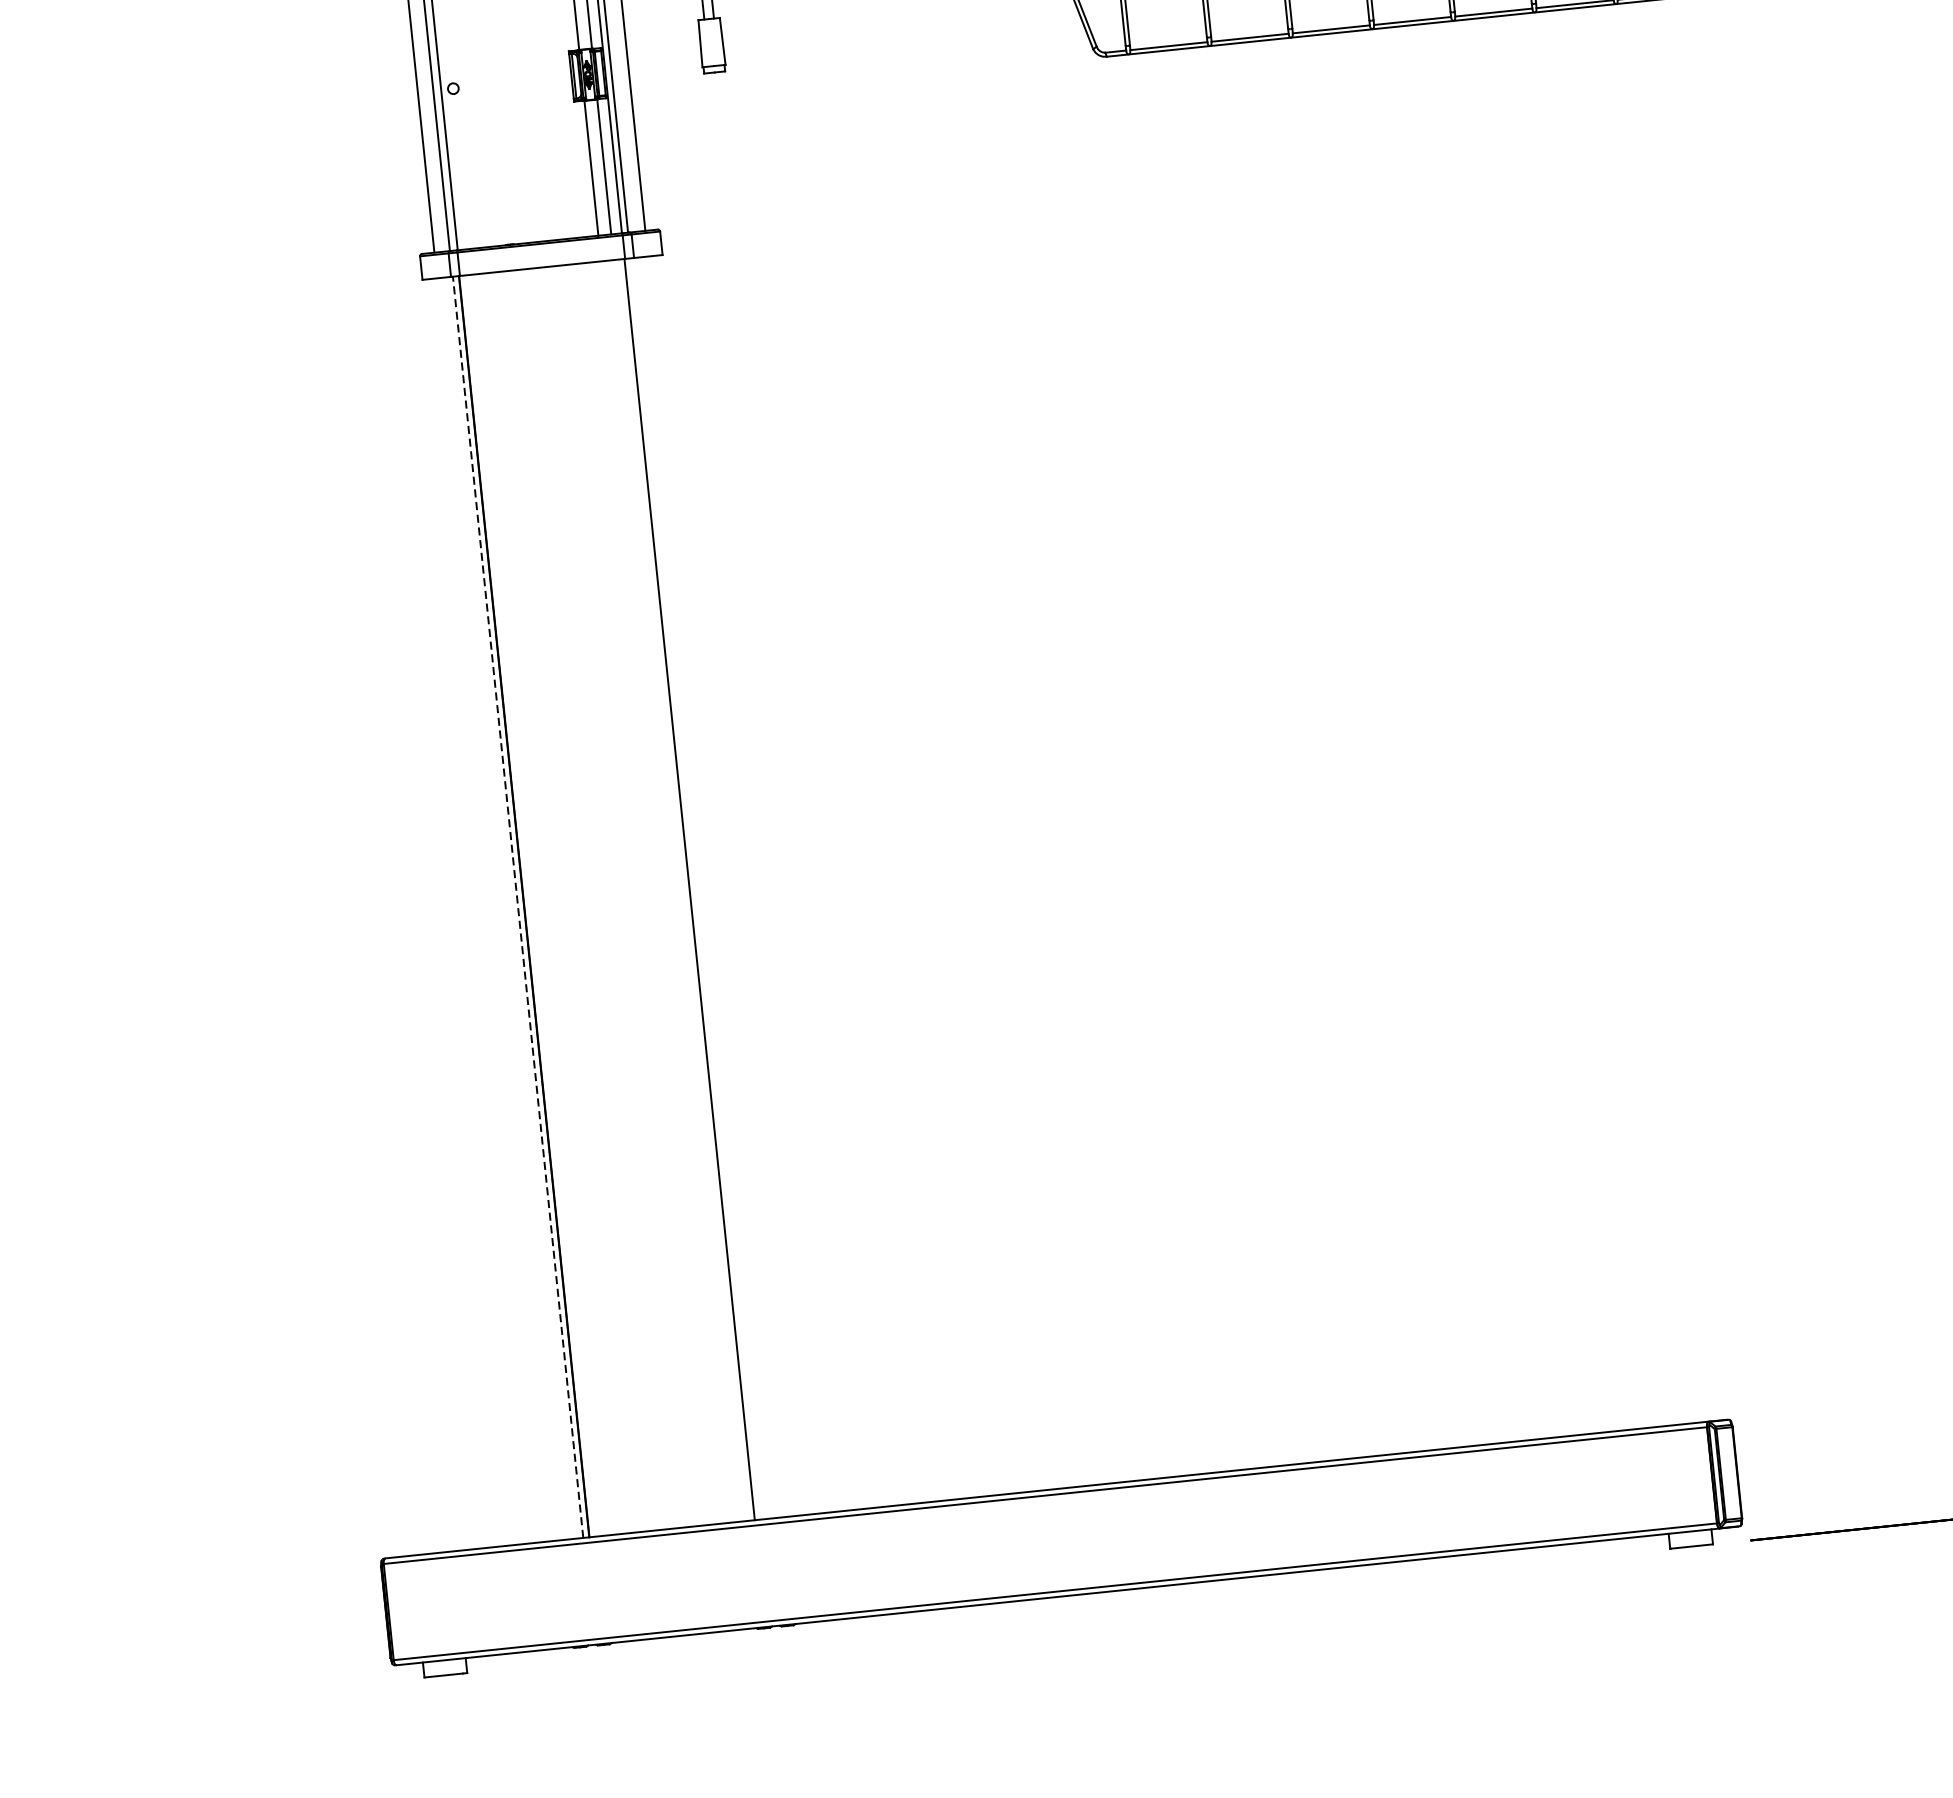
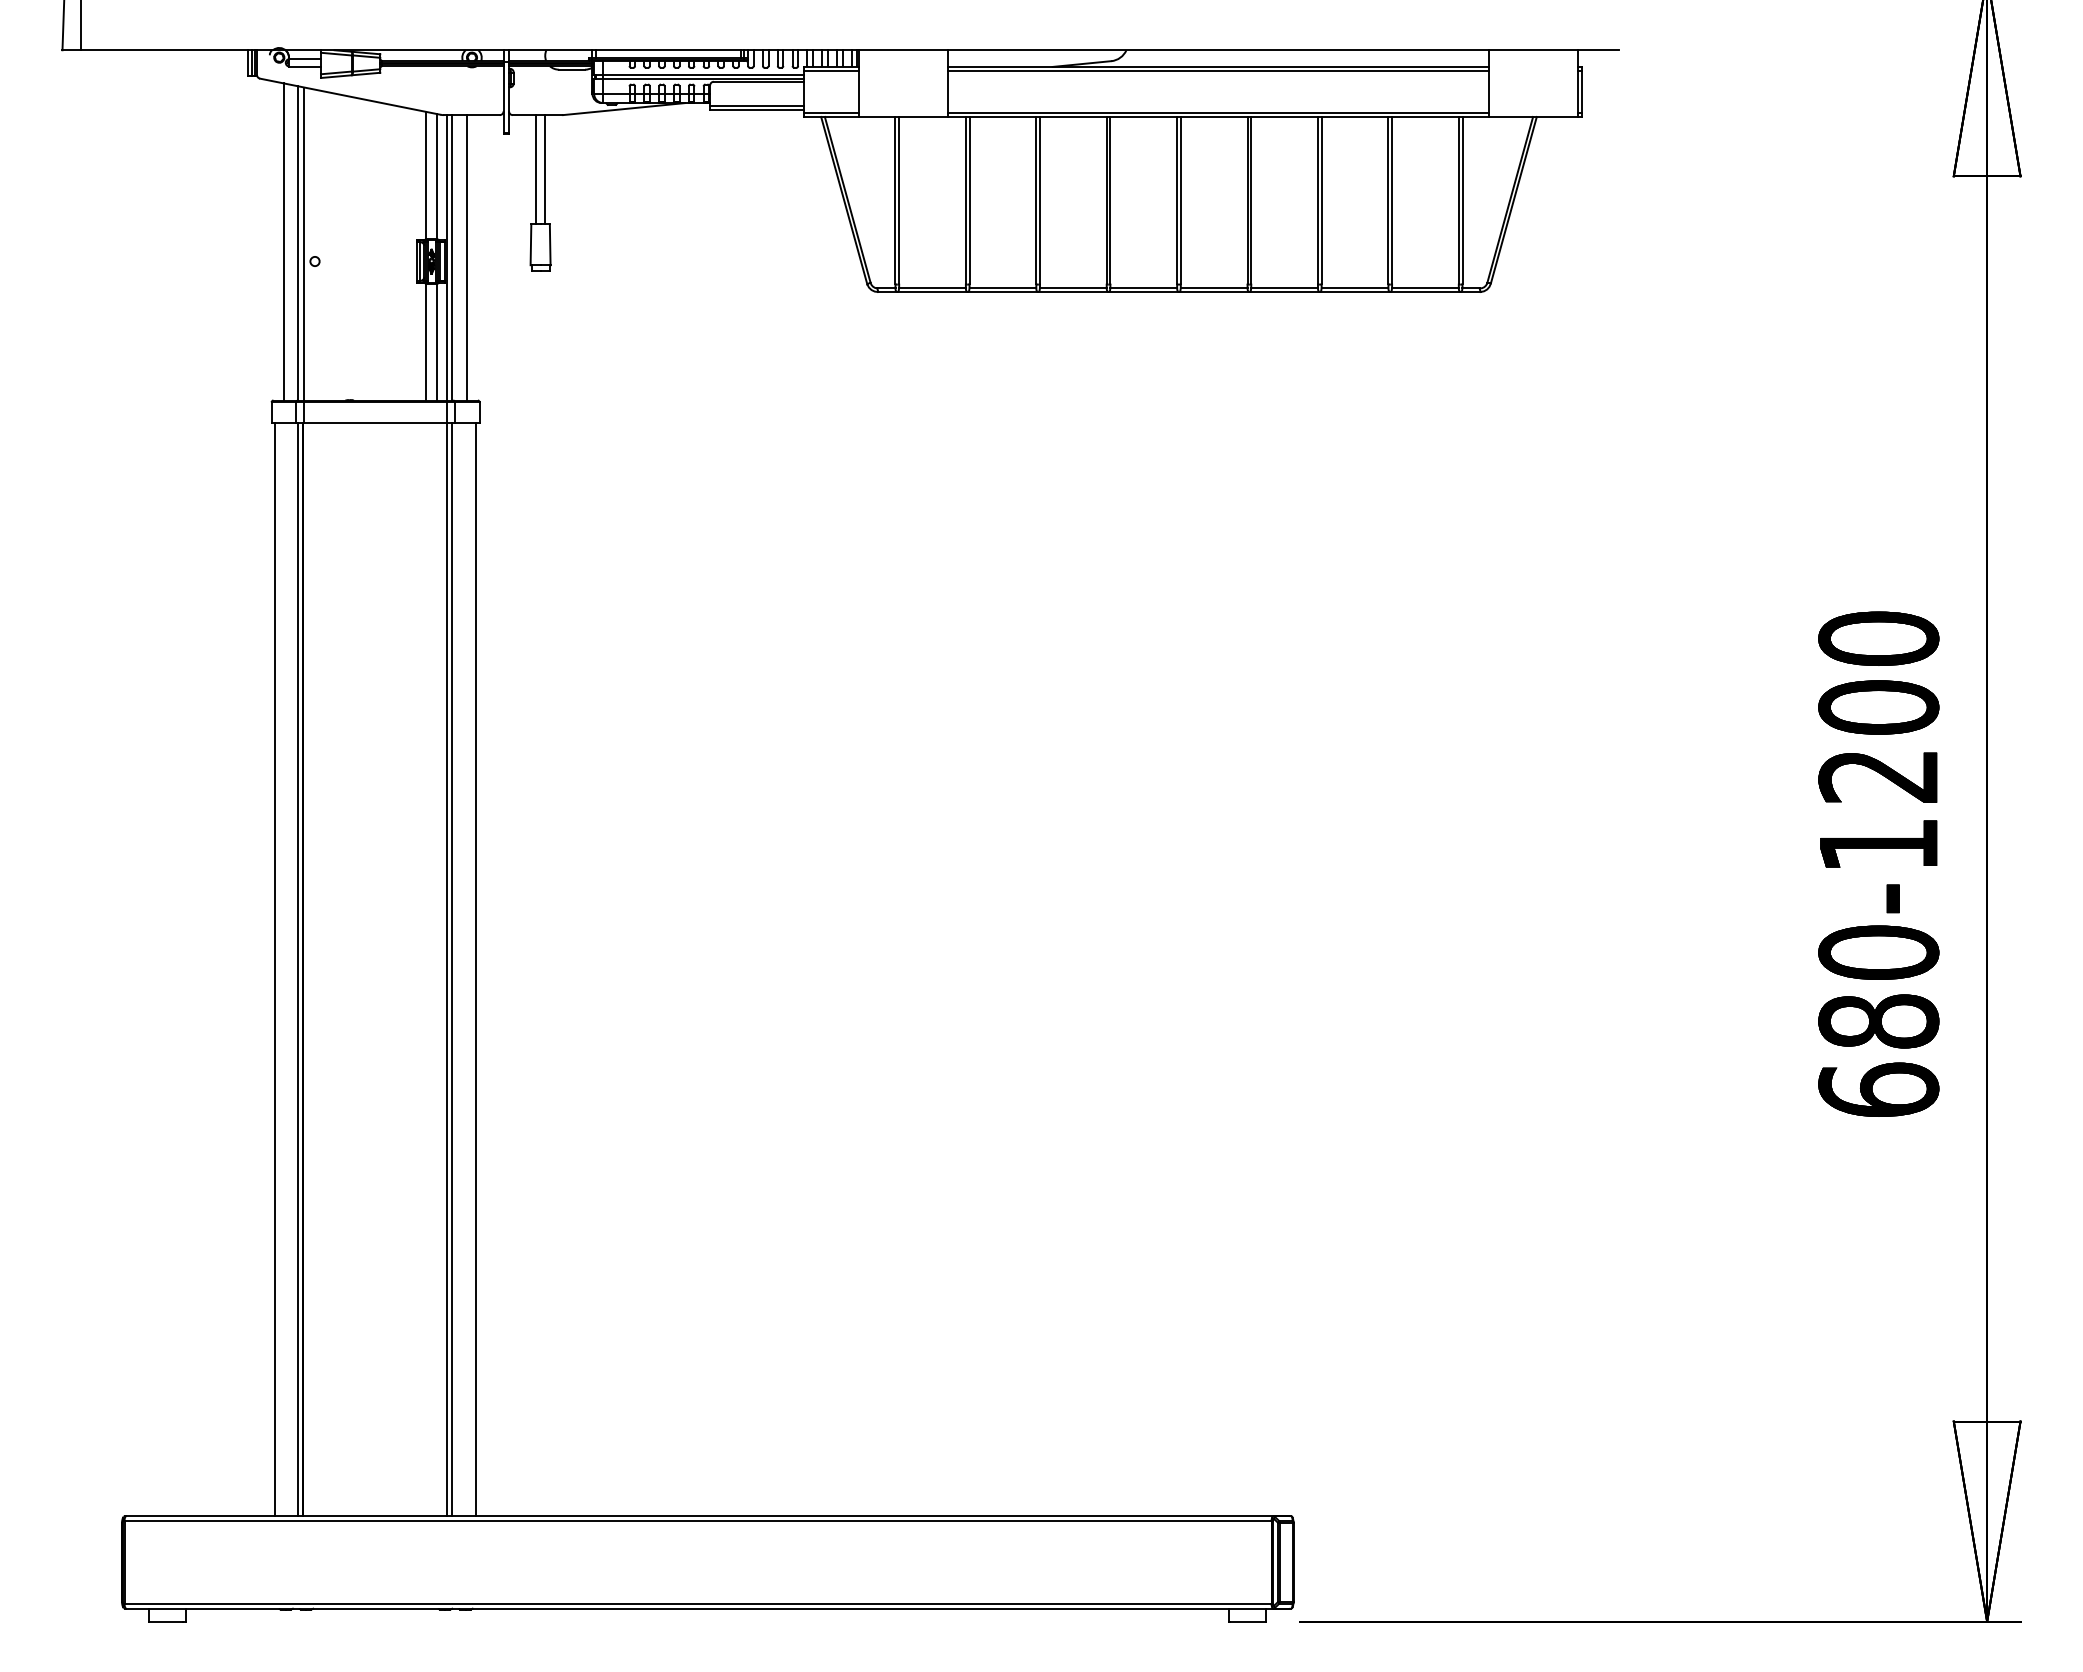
line: (724, 886) -> (476, 969), added
line: (695, 889) -> (451, 969), added
line: (517, 907) -> (297, 969), dashed -> solid
line: (491, 910) -> (274, 969), added

